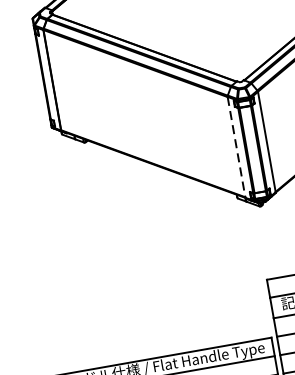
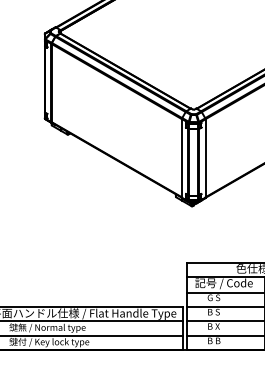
line: (235, 147) -> (181, 158), dashed -> solid

